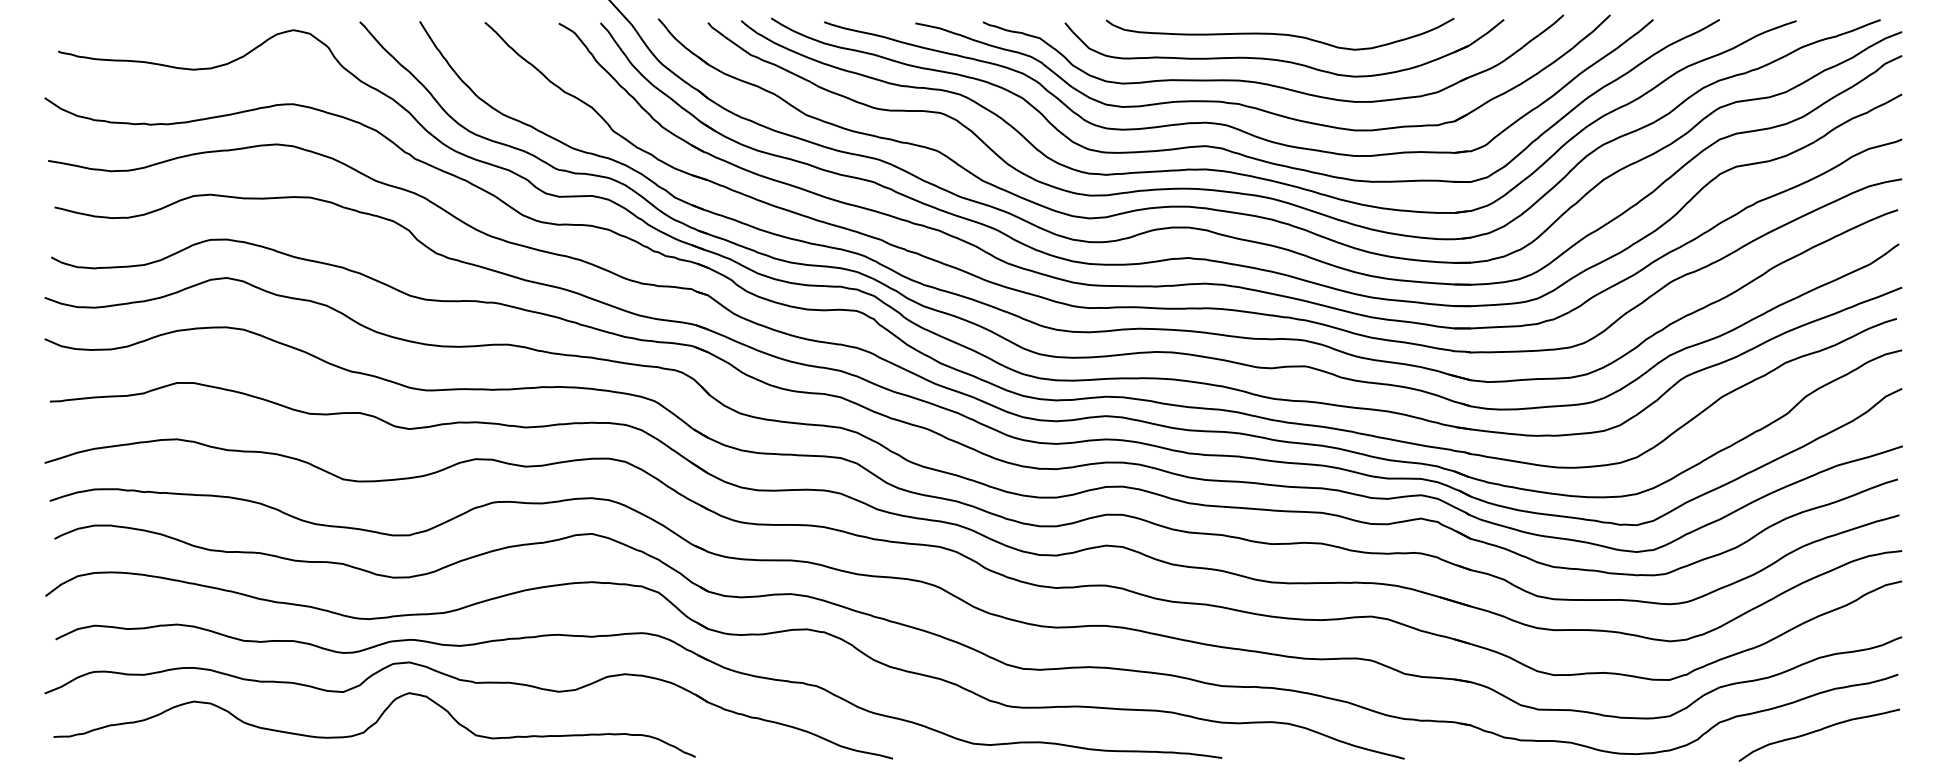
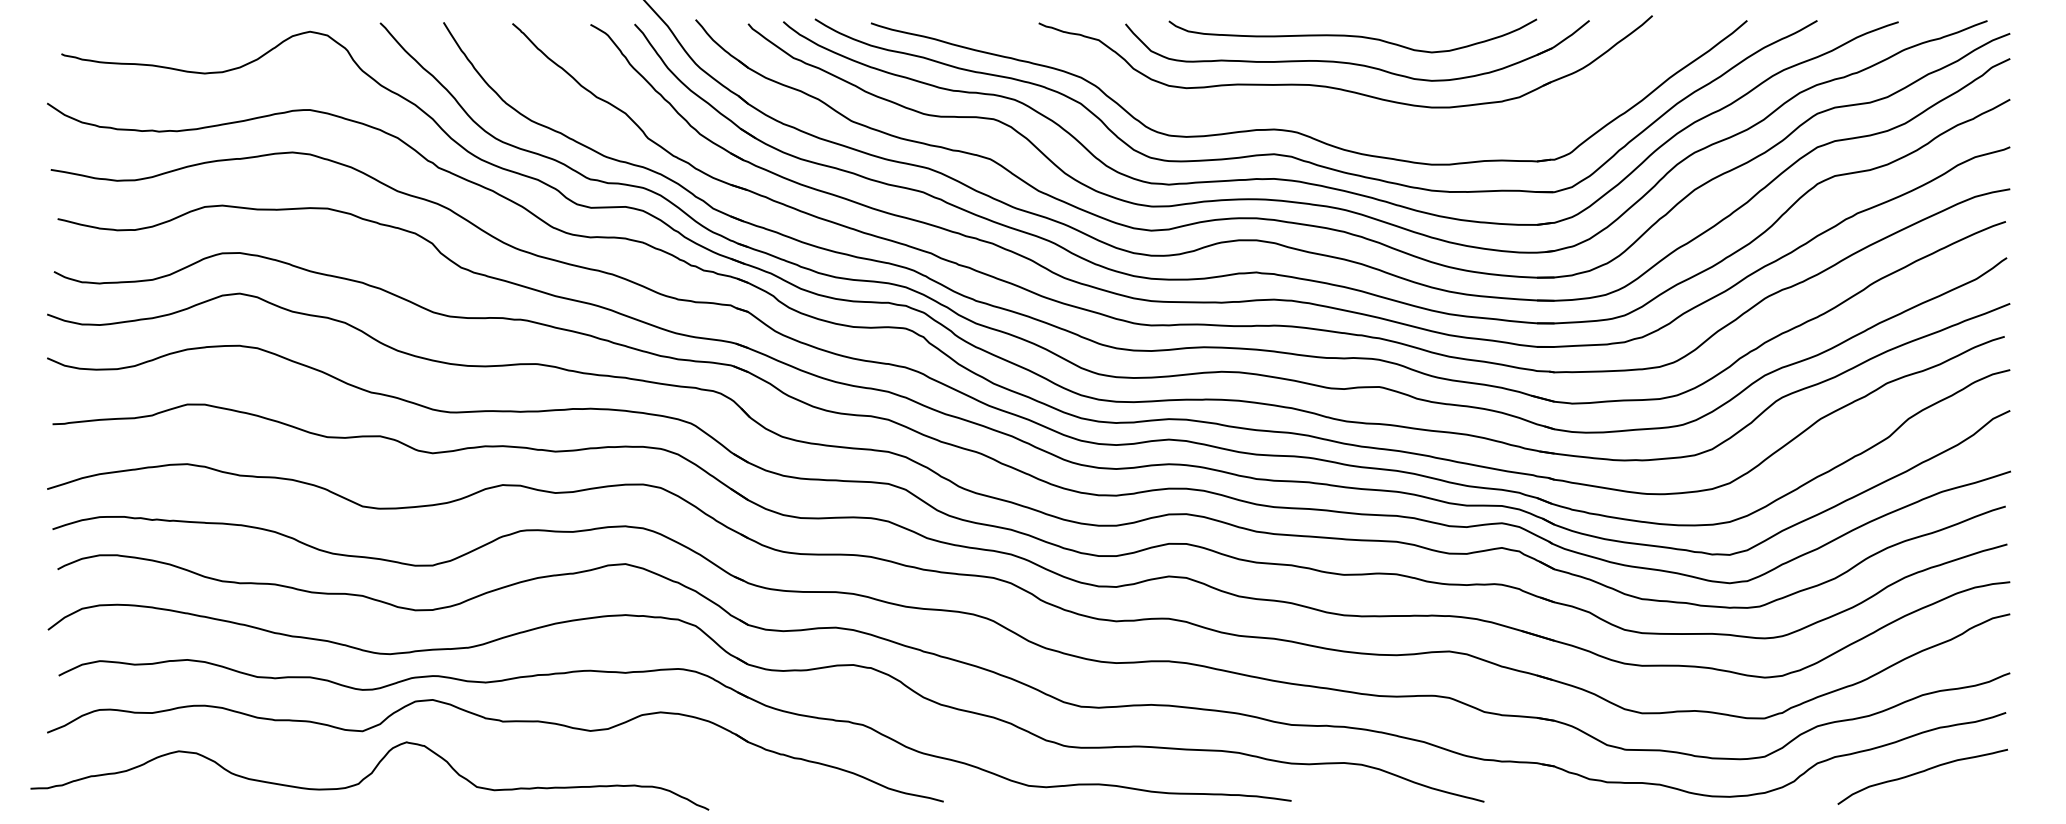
part: (1253, 106) -> (1324, 112), removed
curve: (374, 724) -> (369, 775), moved

